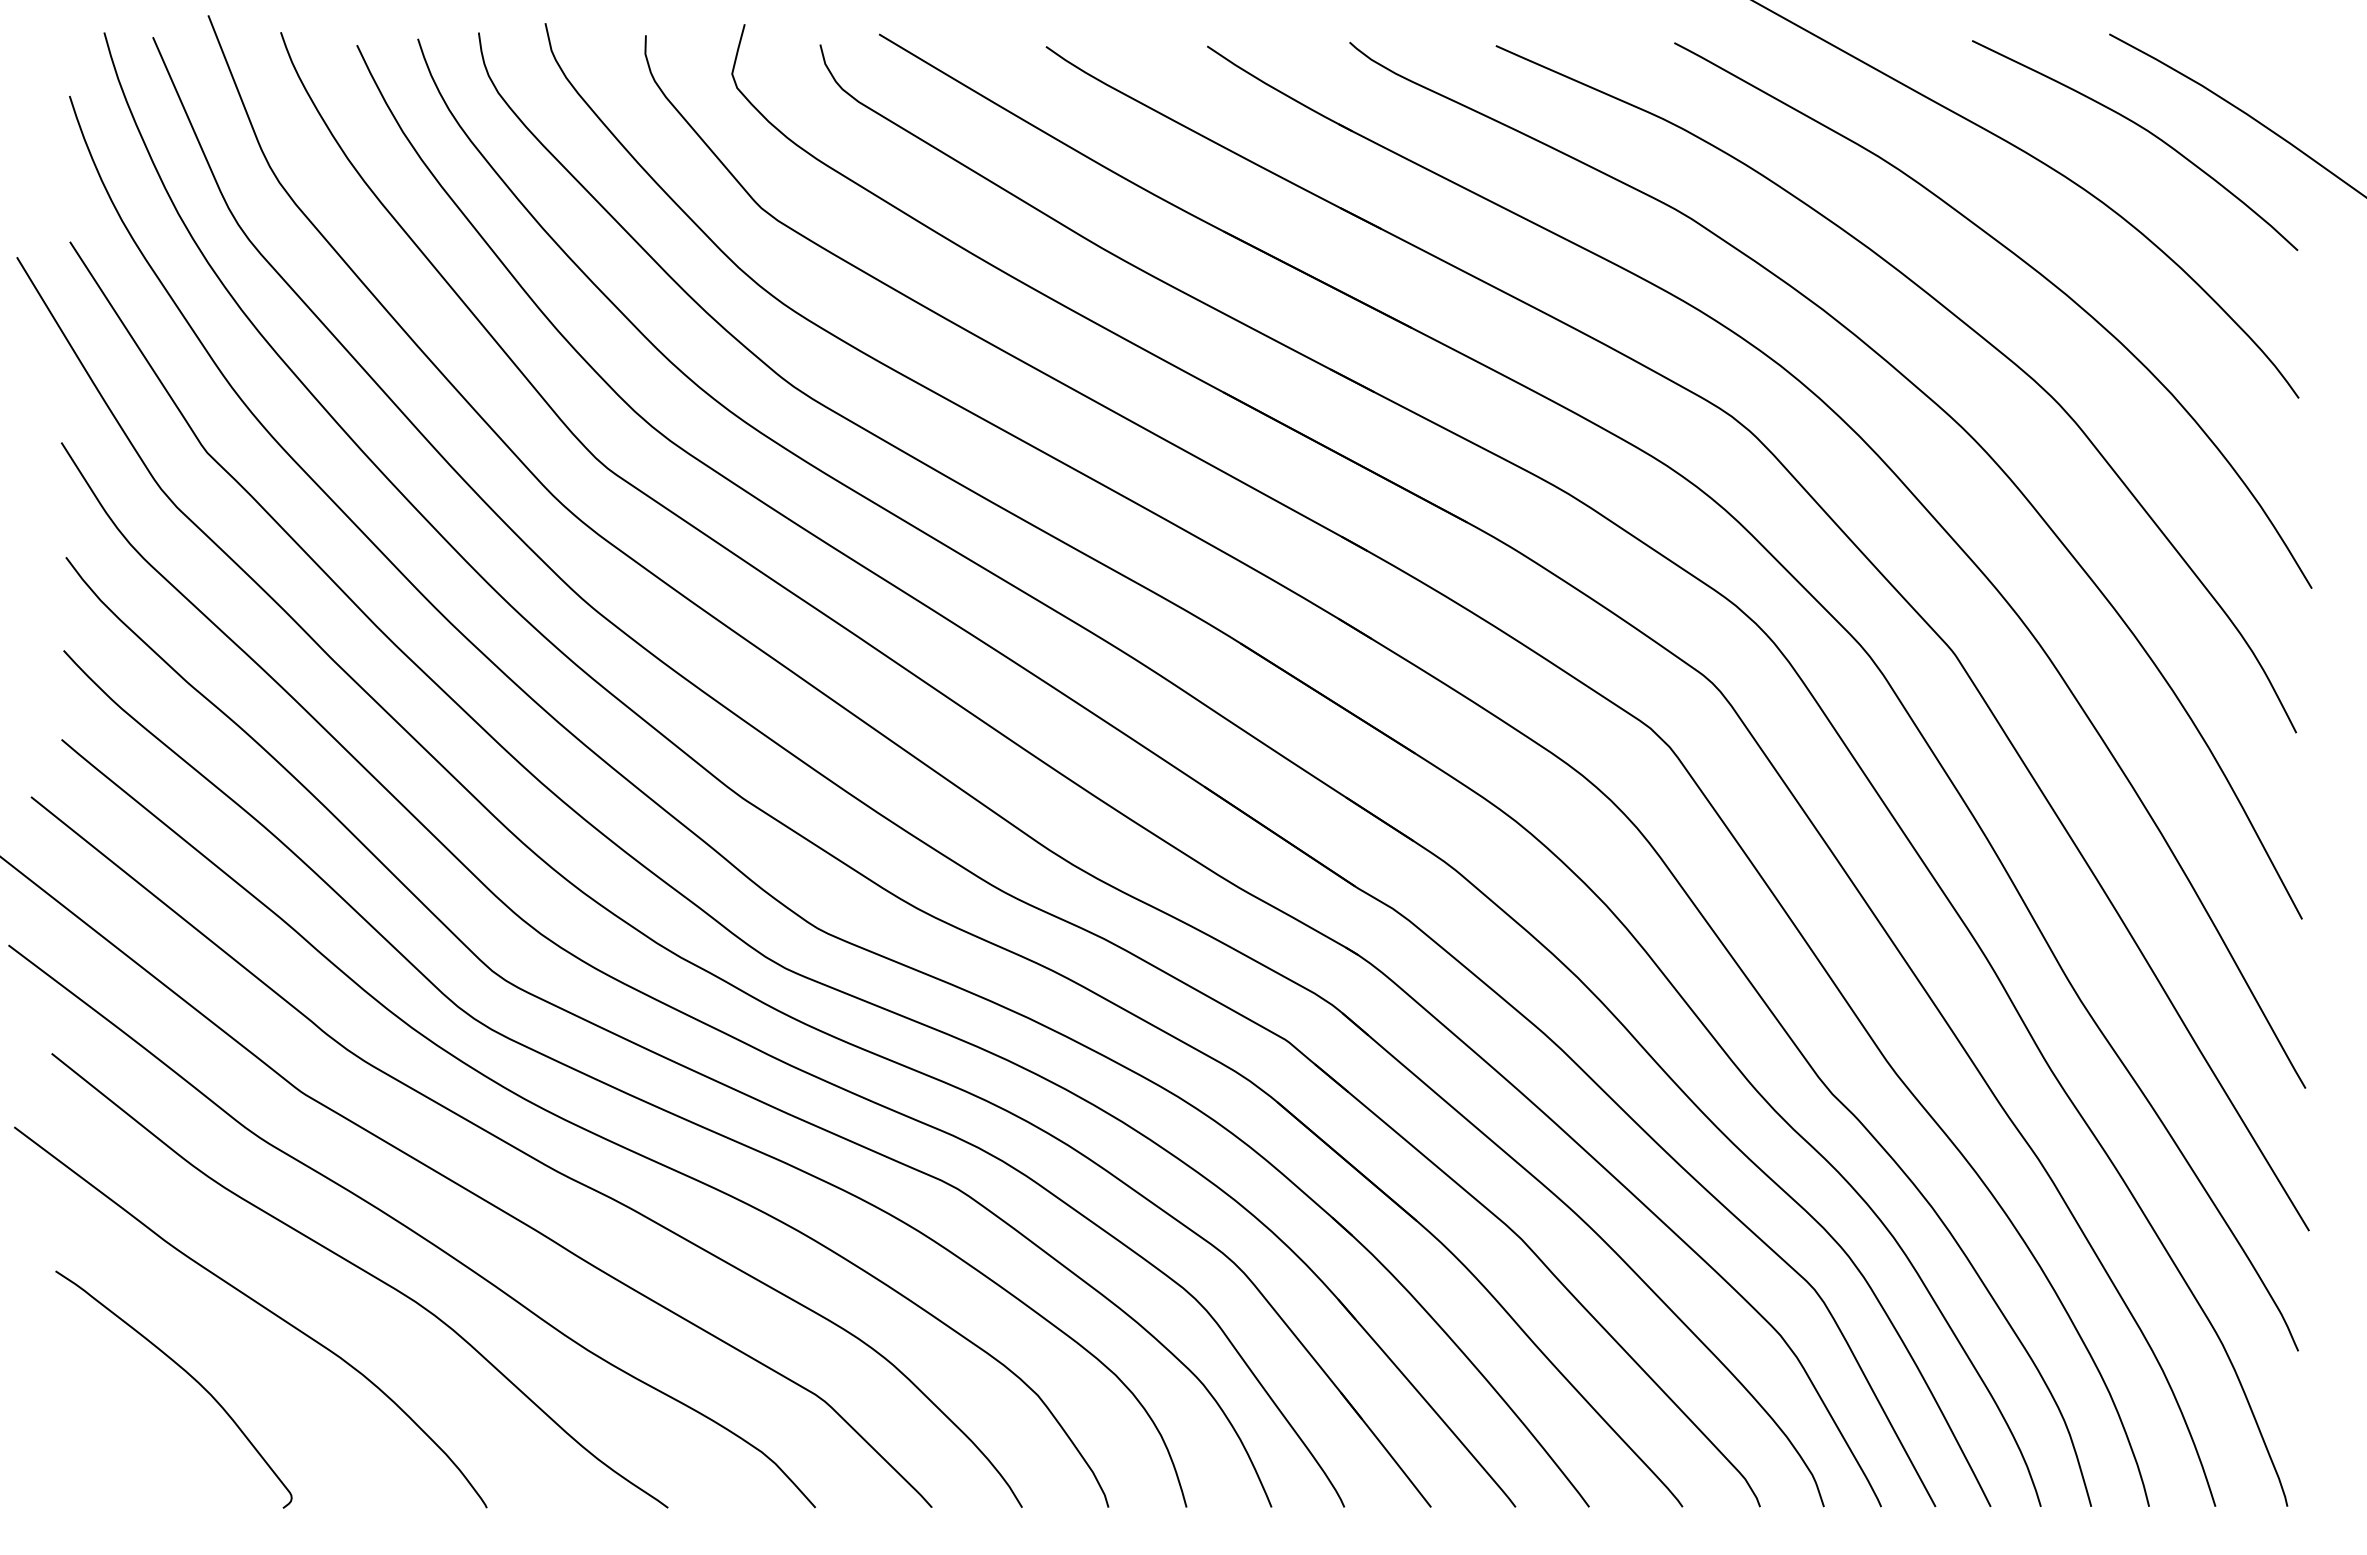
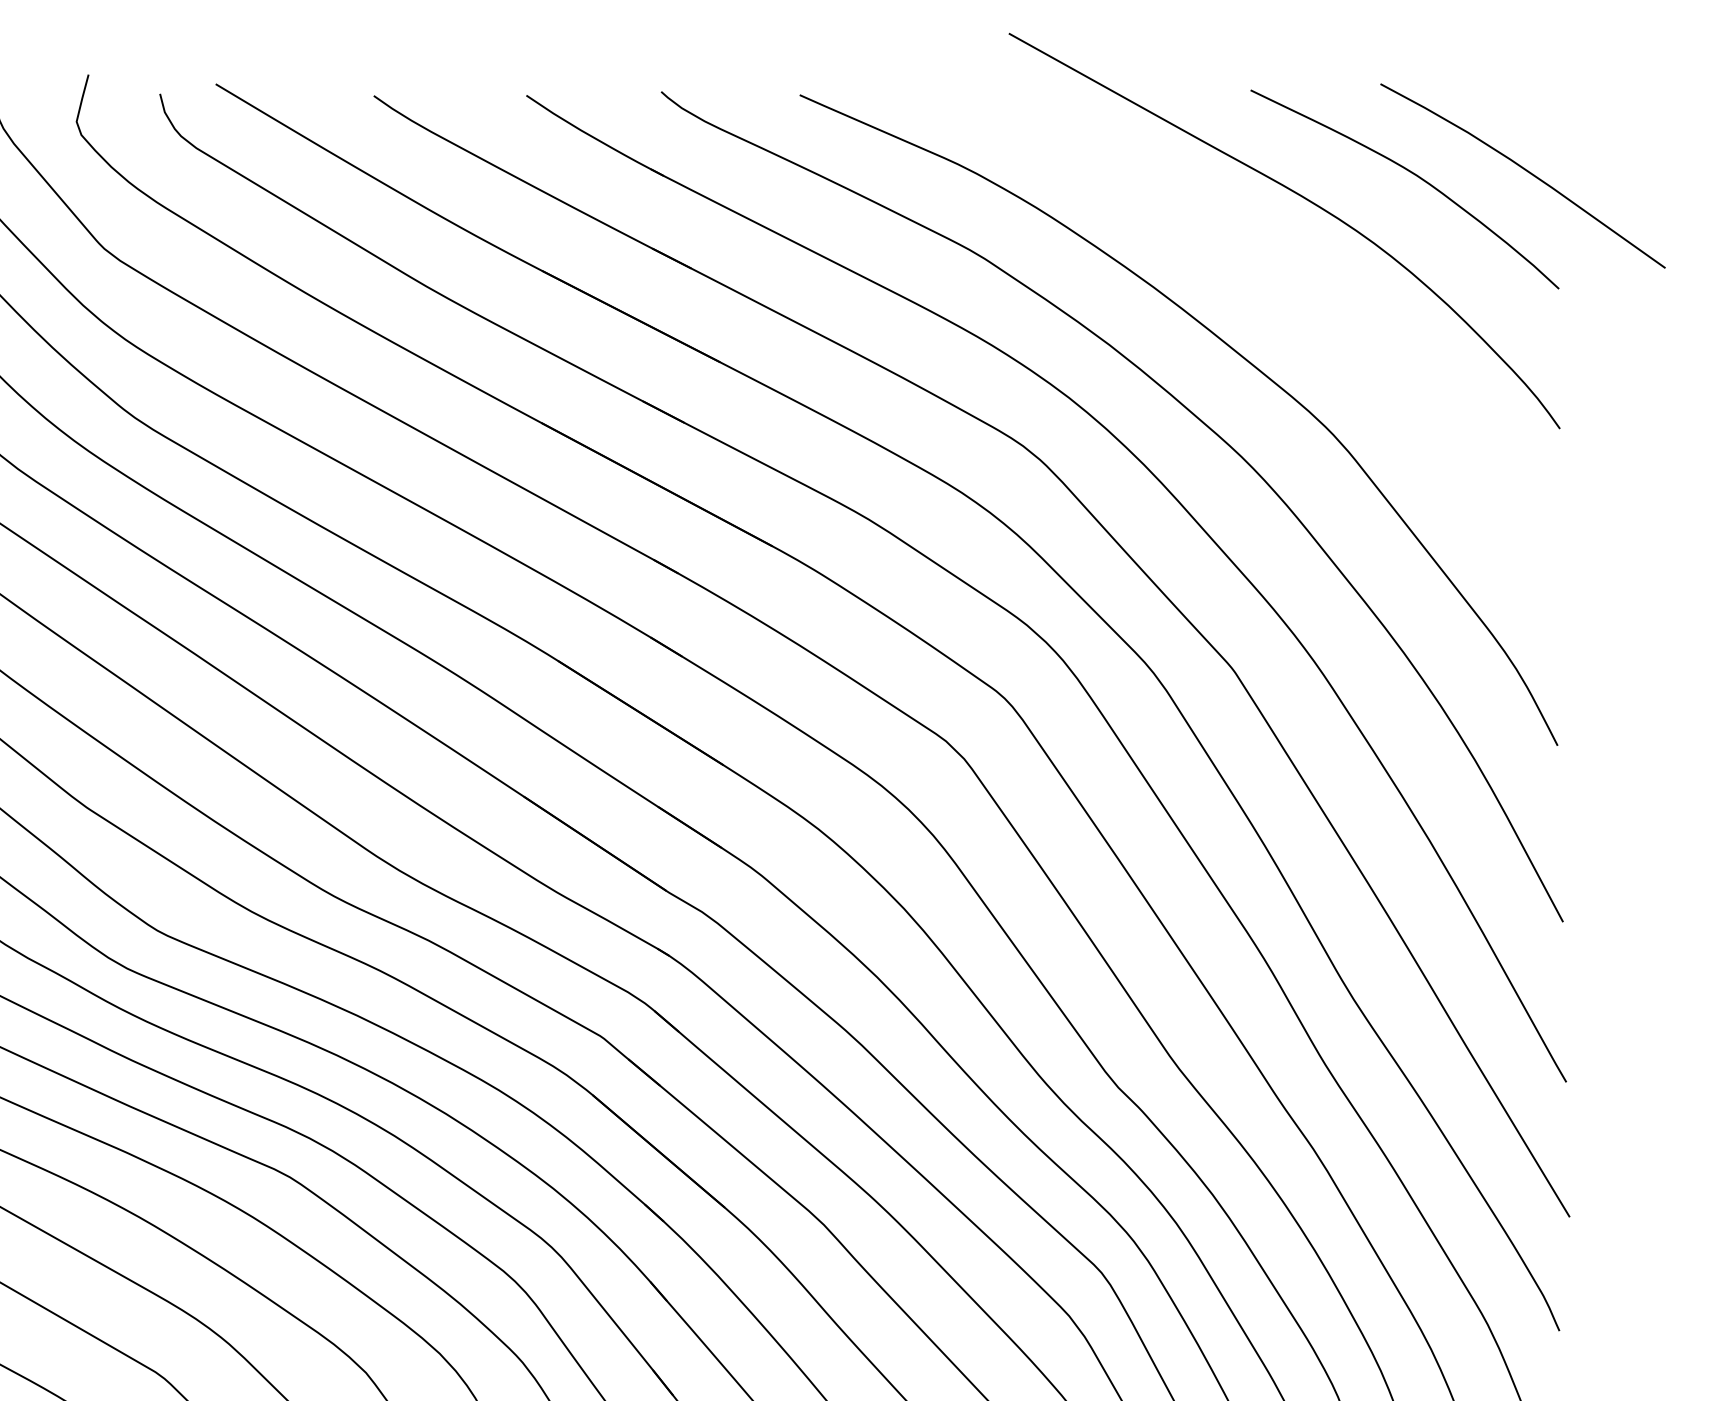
curve: (2031, 268) -> (1306, 305), removed

